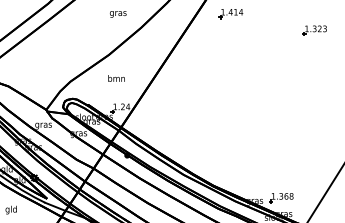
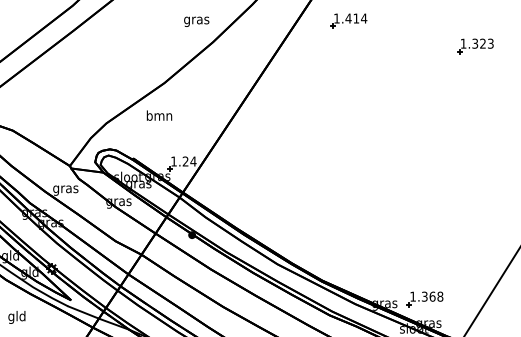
text: (118, 14) -> (197, 21), moved
text: (116, 78) -> (159, 115), moved

